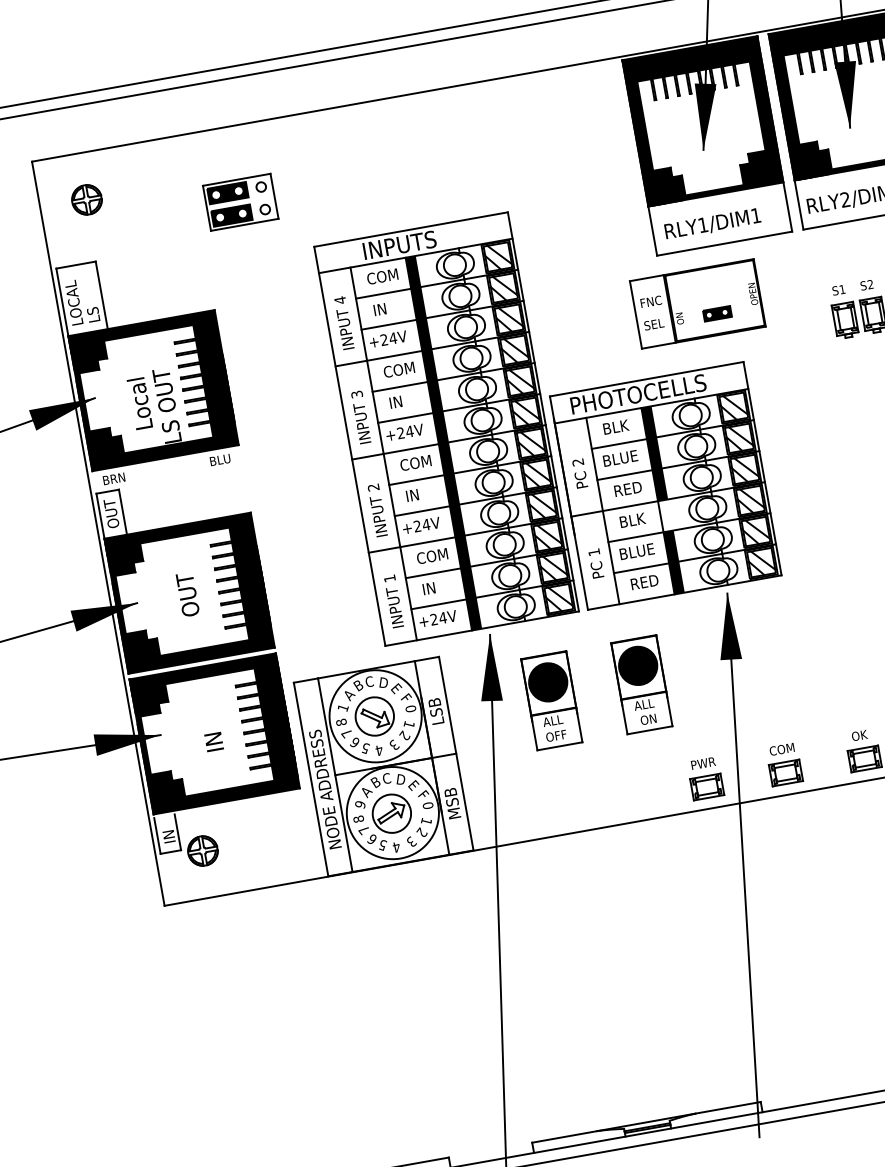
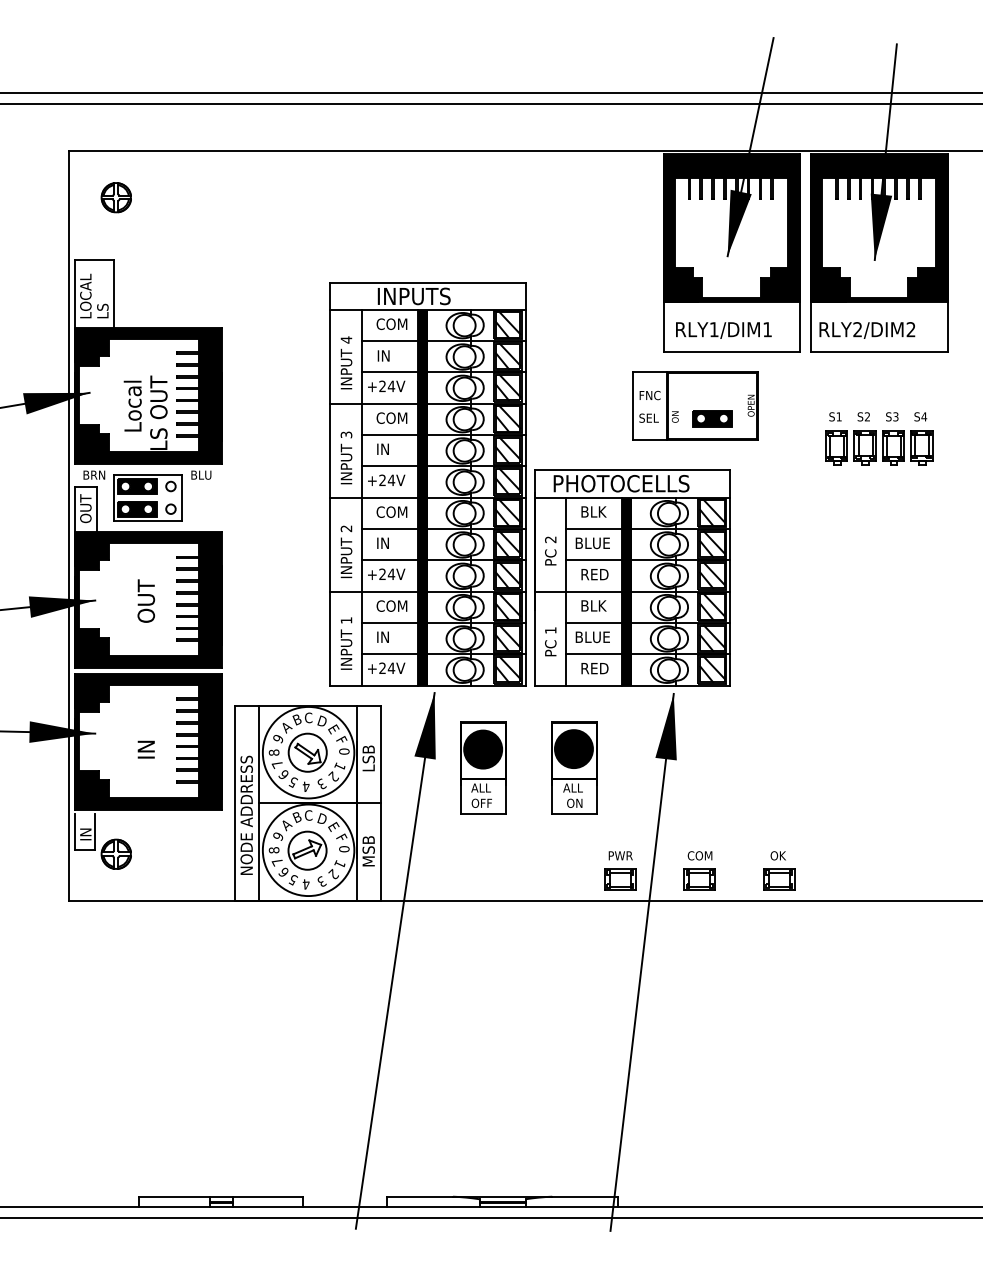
part: (239, 202) -> (147, 497), moved
part: (717, 313) -> (712, 418), size x1.43
fill: (666, 514) -> (627, 606), added
text: (343, 707) -> (278, 738), 1 -> 9

